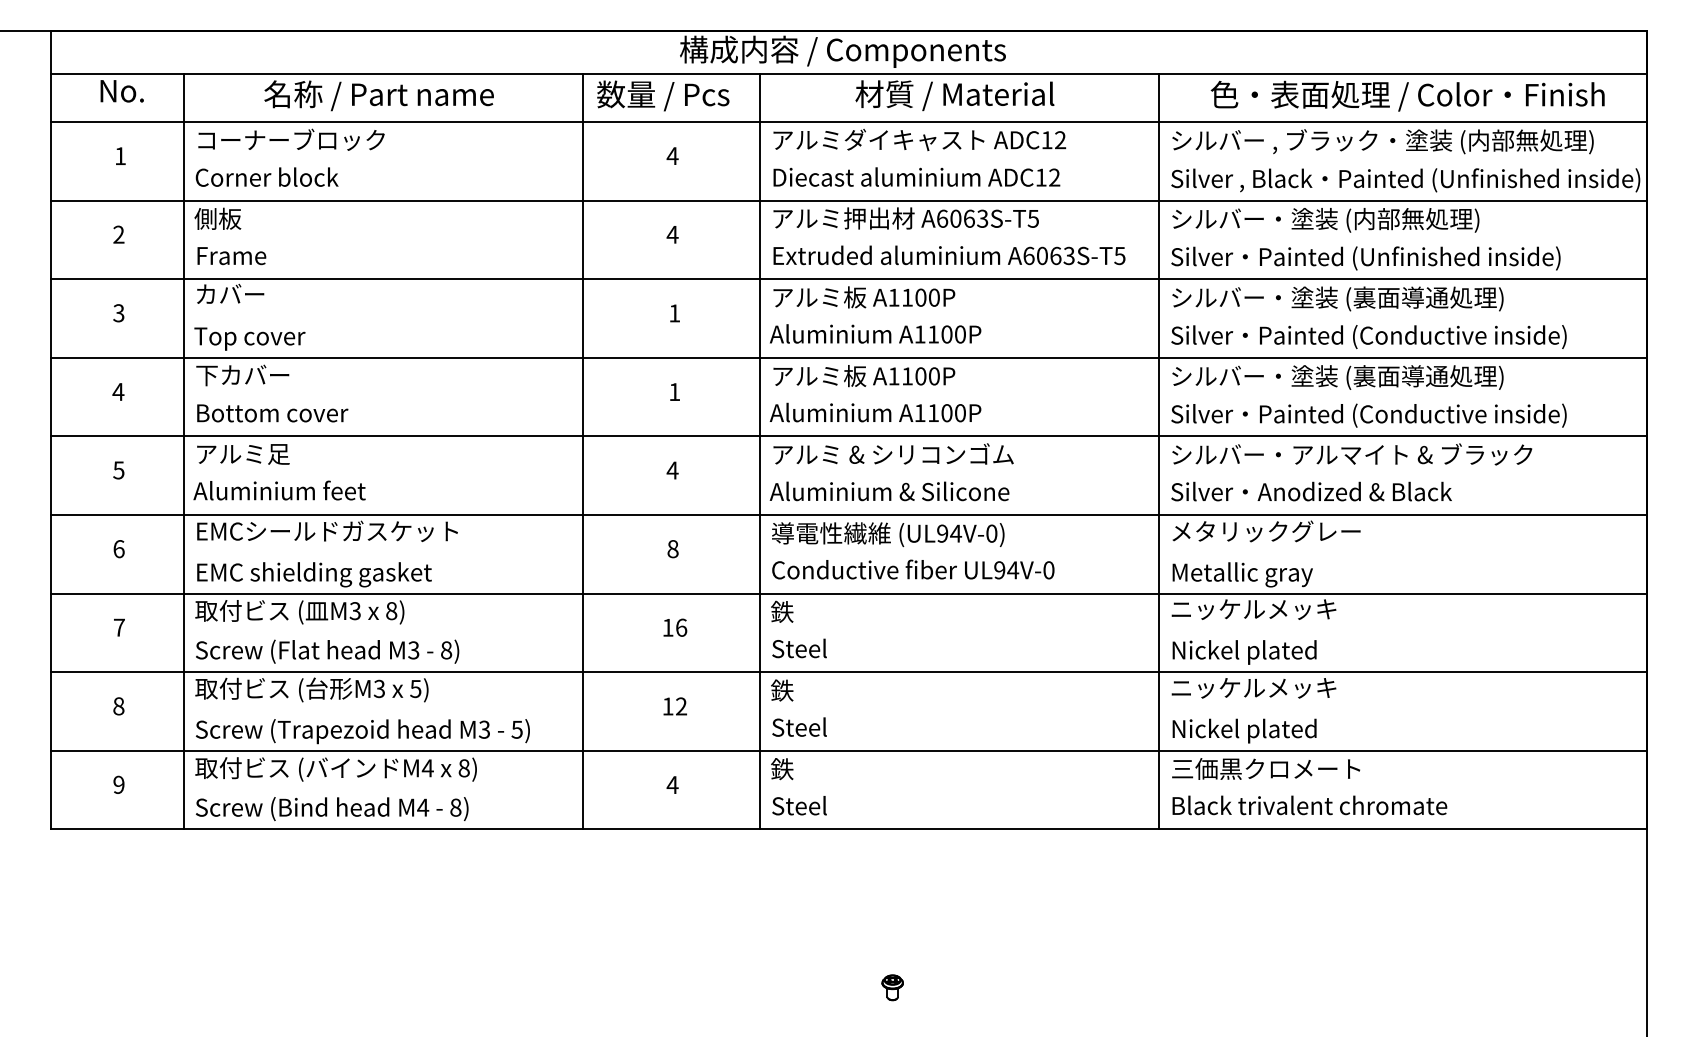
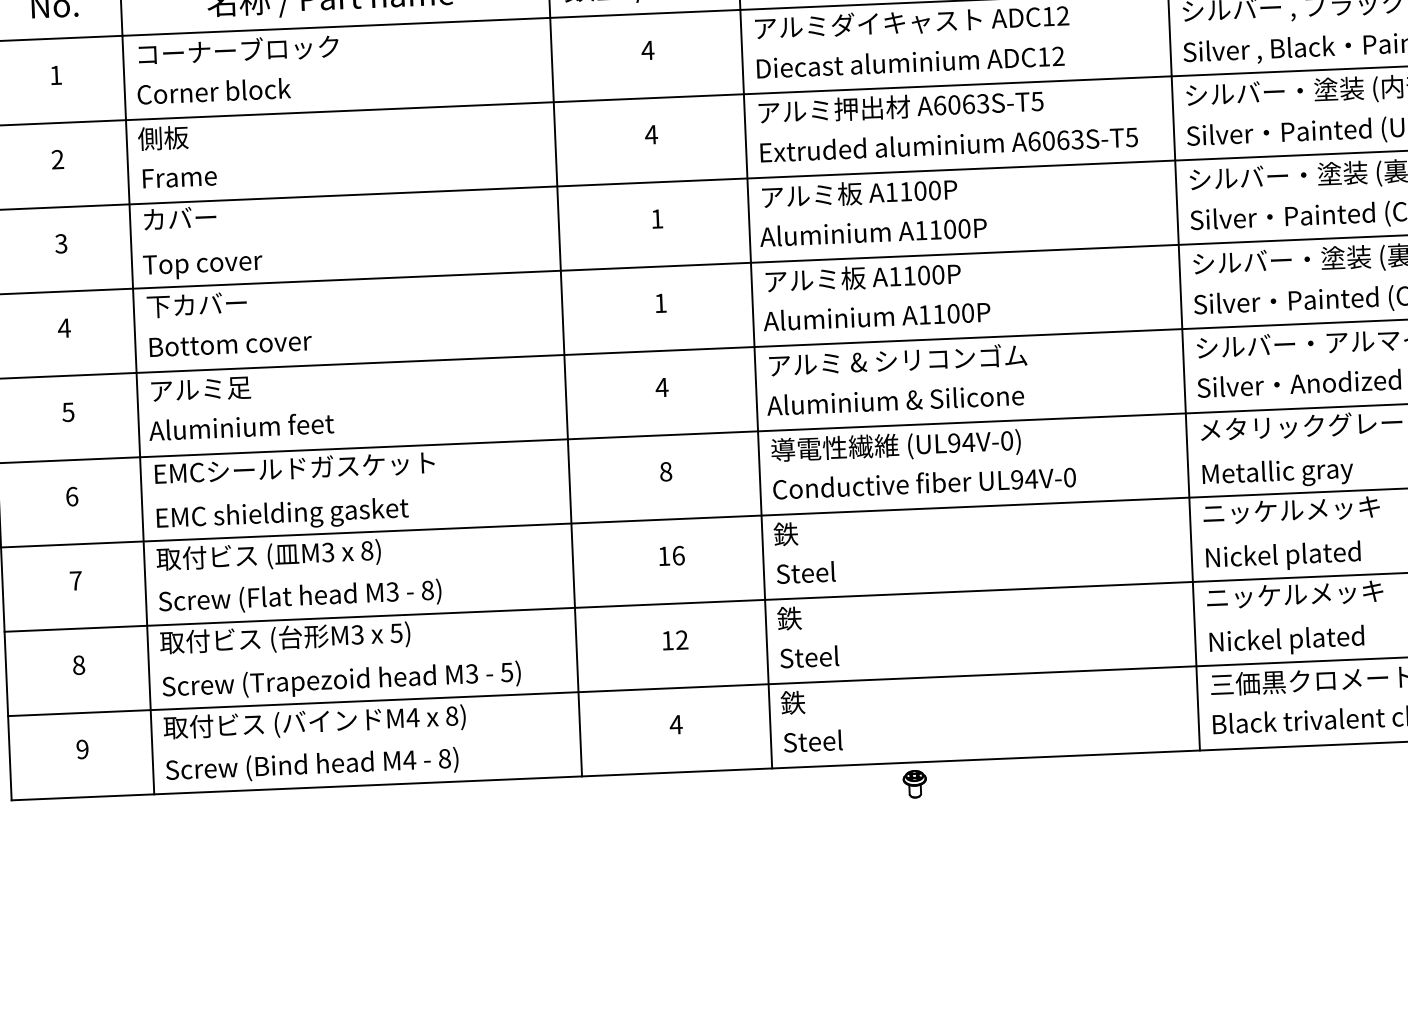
part: (892, 987) -> (914, 783), moved

